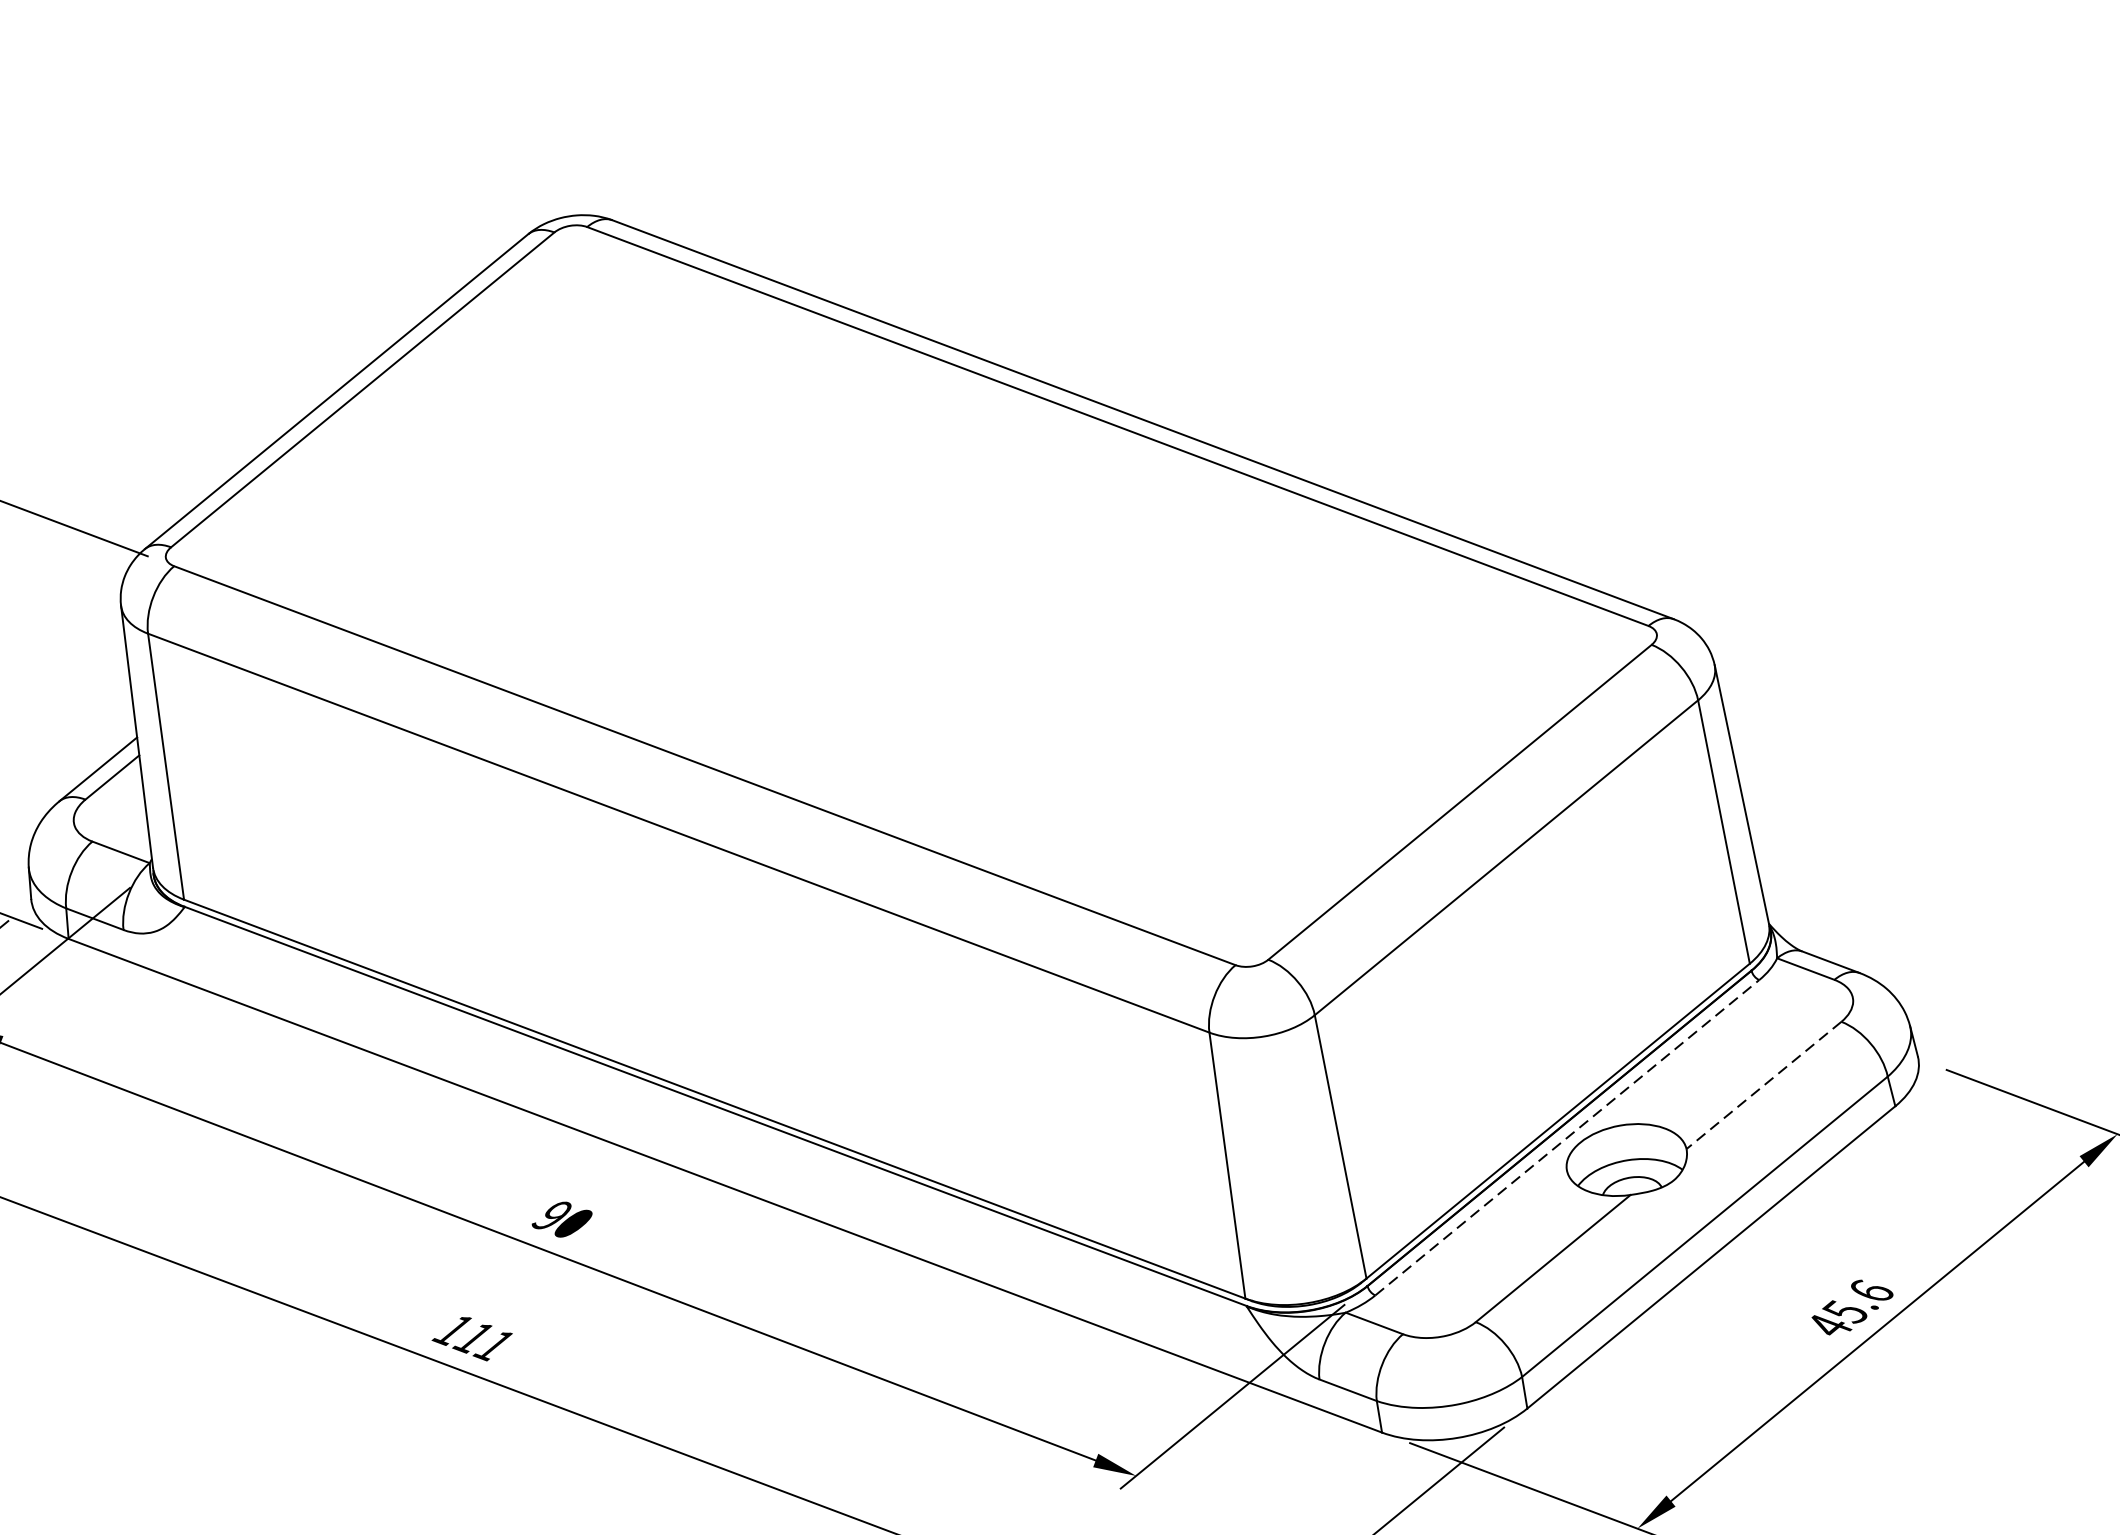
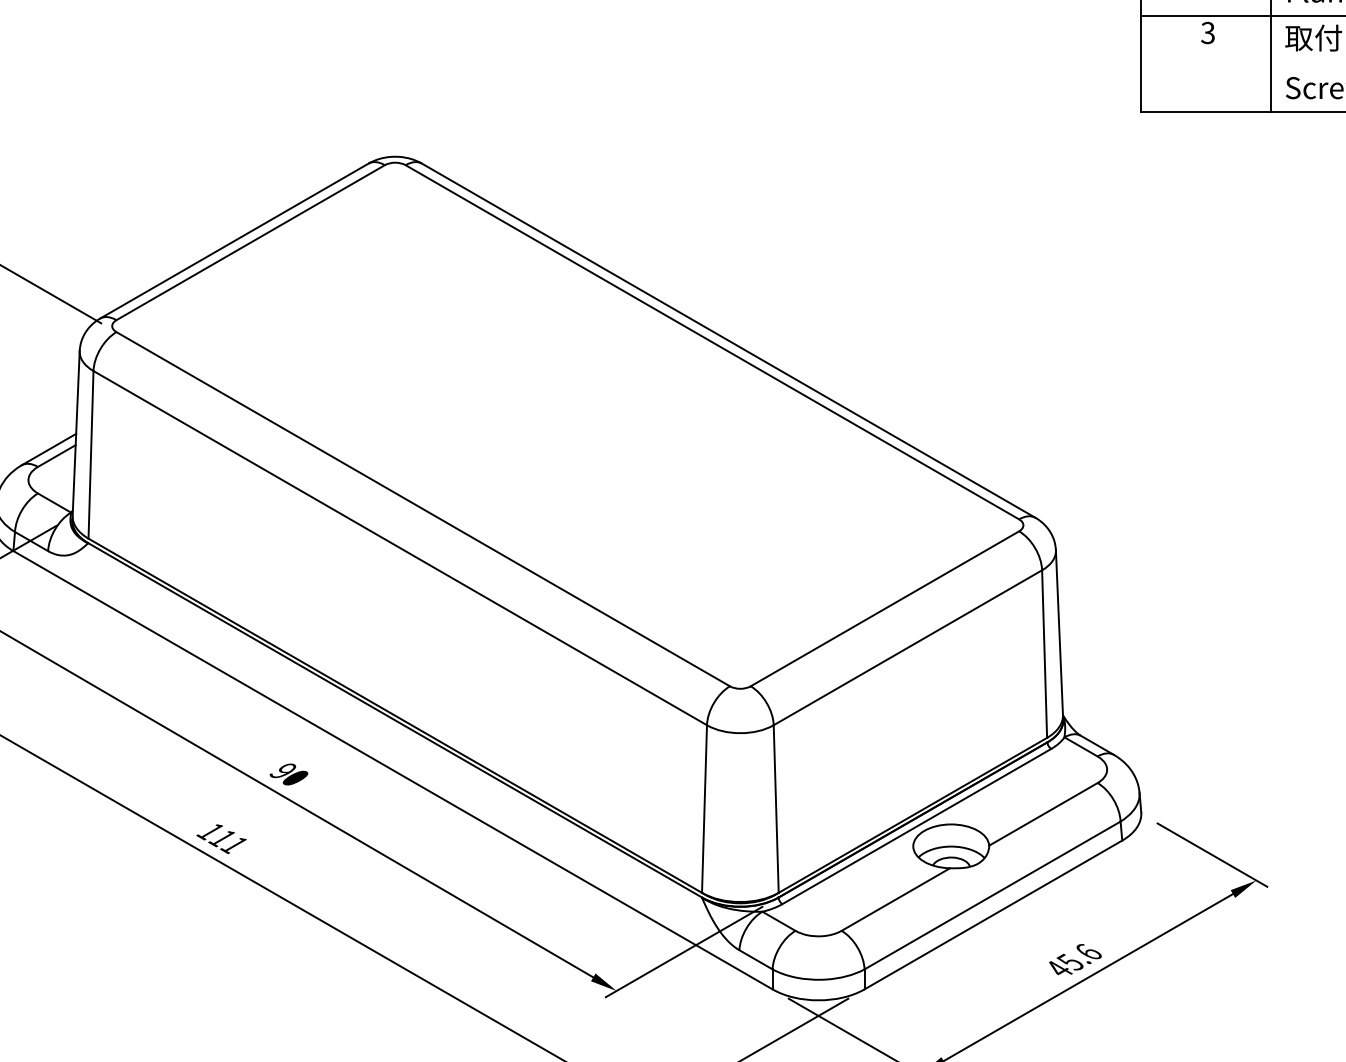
line: (1764, 1085) -> (1043, 814), dashed -> solid
line: (1568, 1137) -> (917, 826), dashed -> solid

